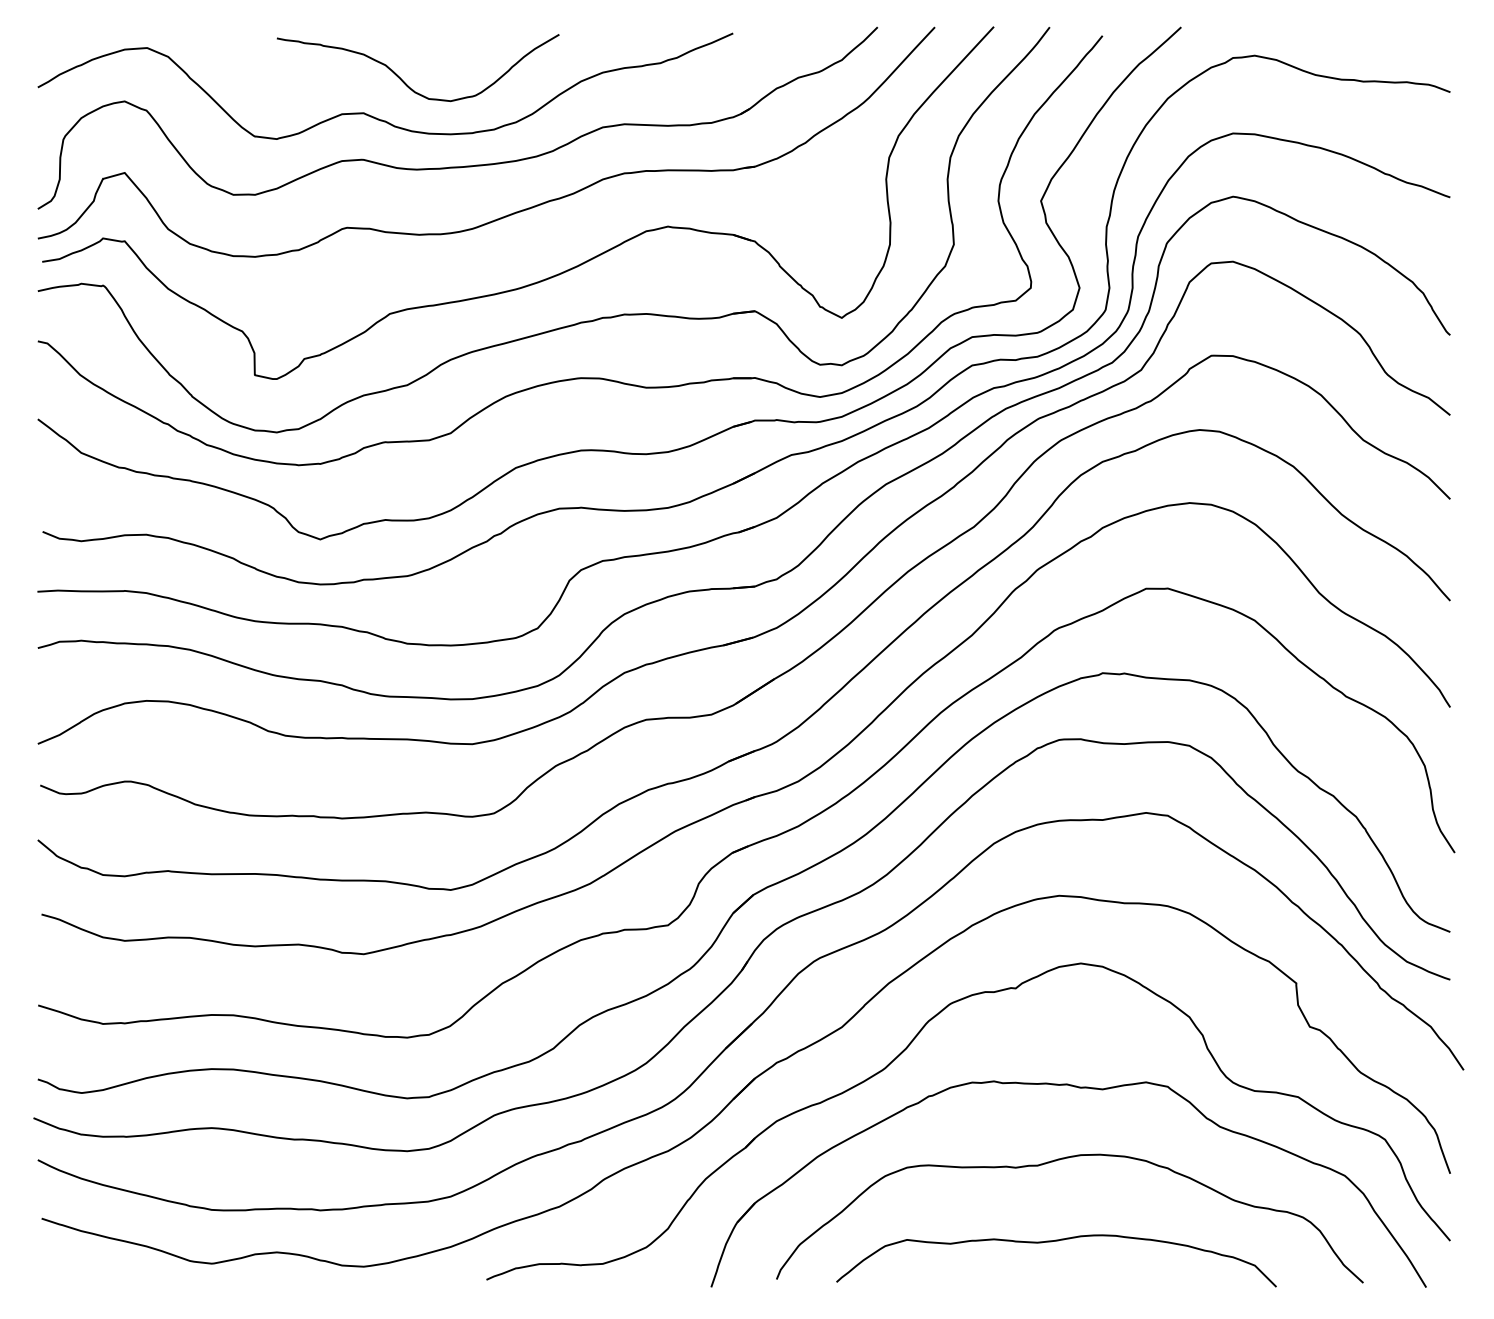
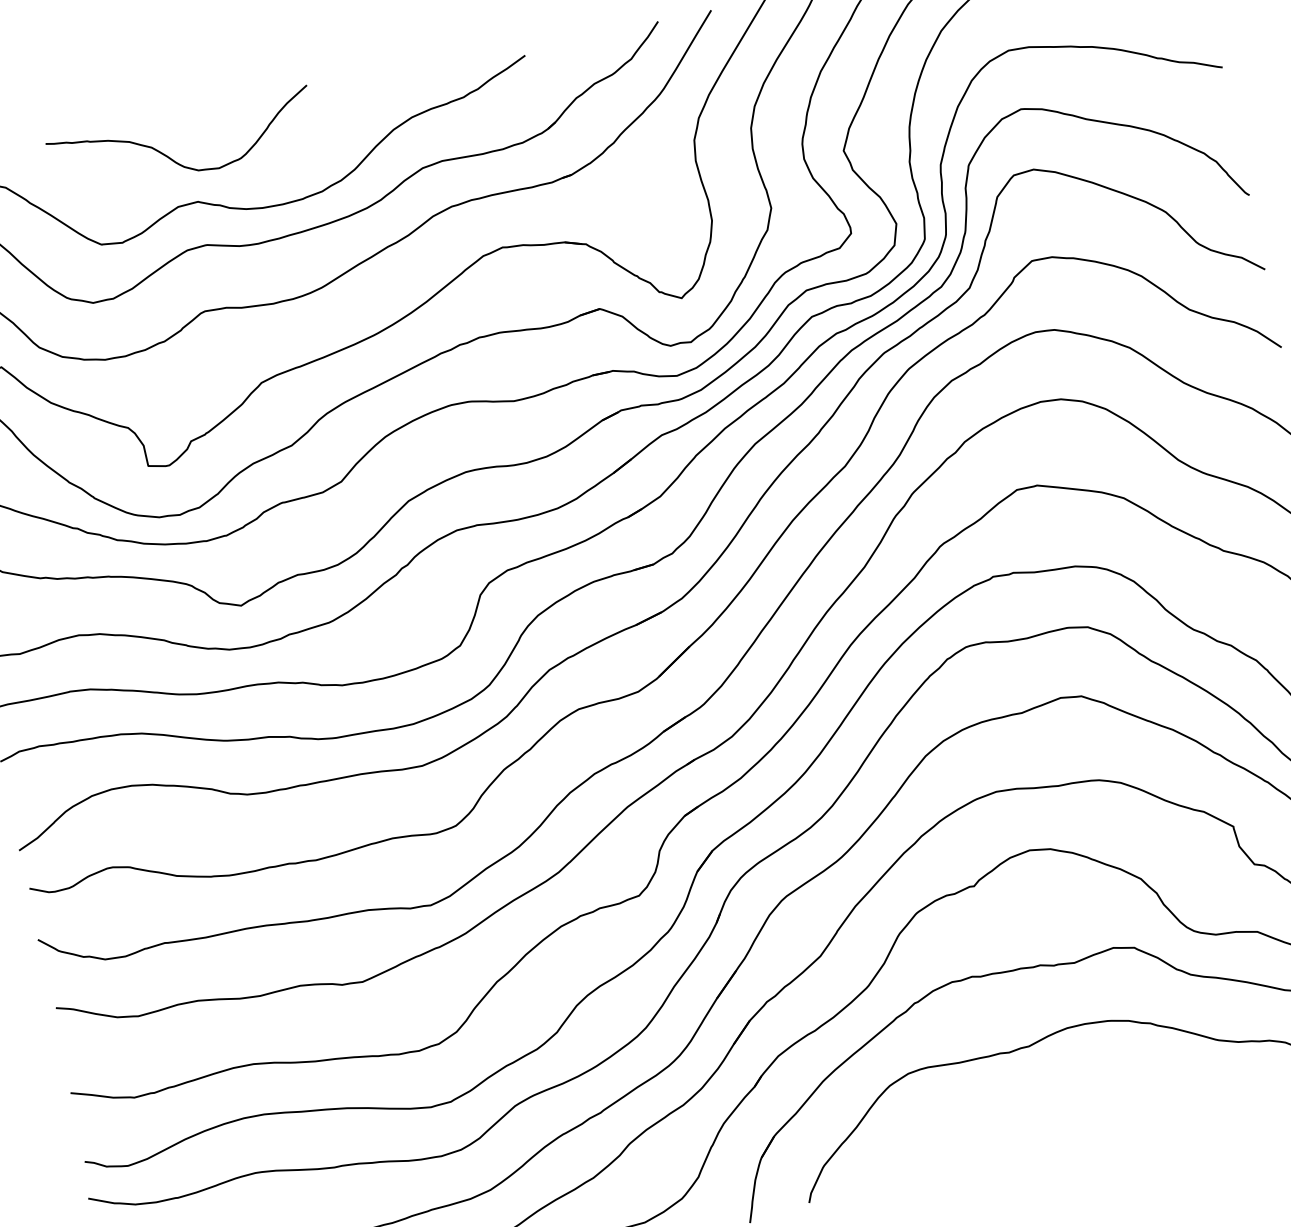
curve: (404, 81) -> (172, 159), moved
curve: (1051, 1242) -> (1056, 1114), removed

